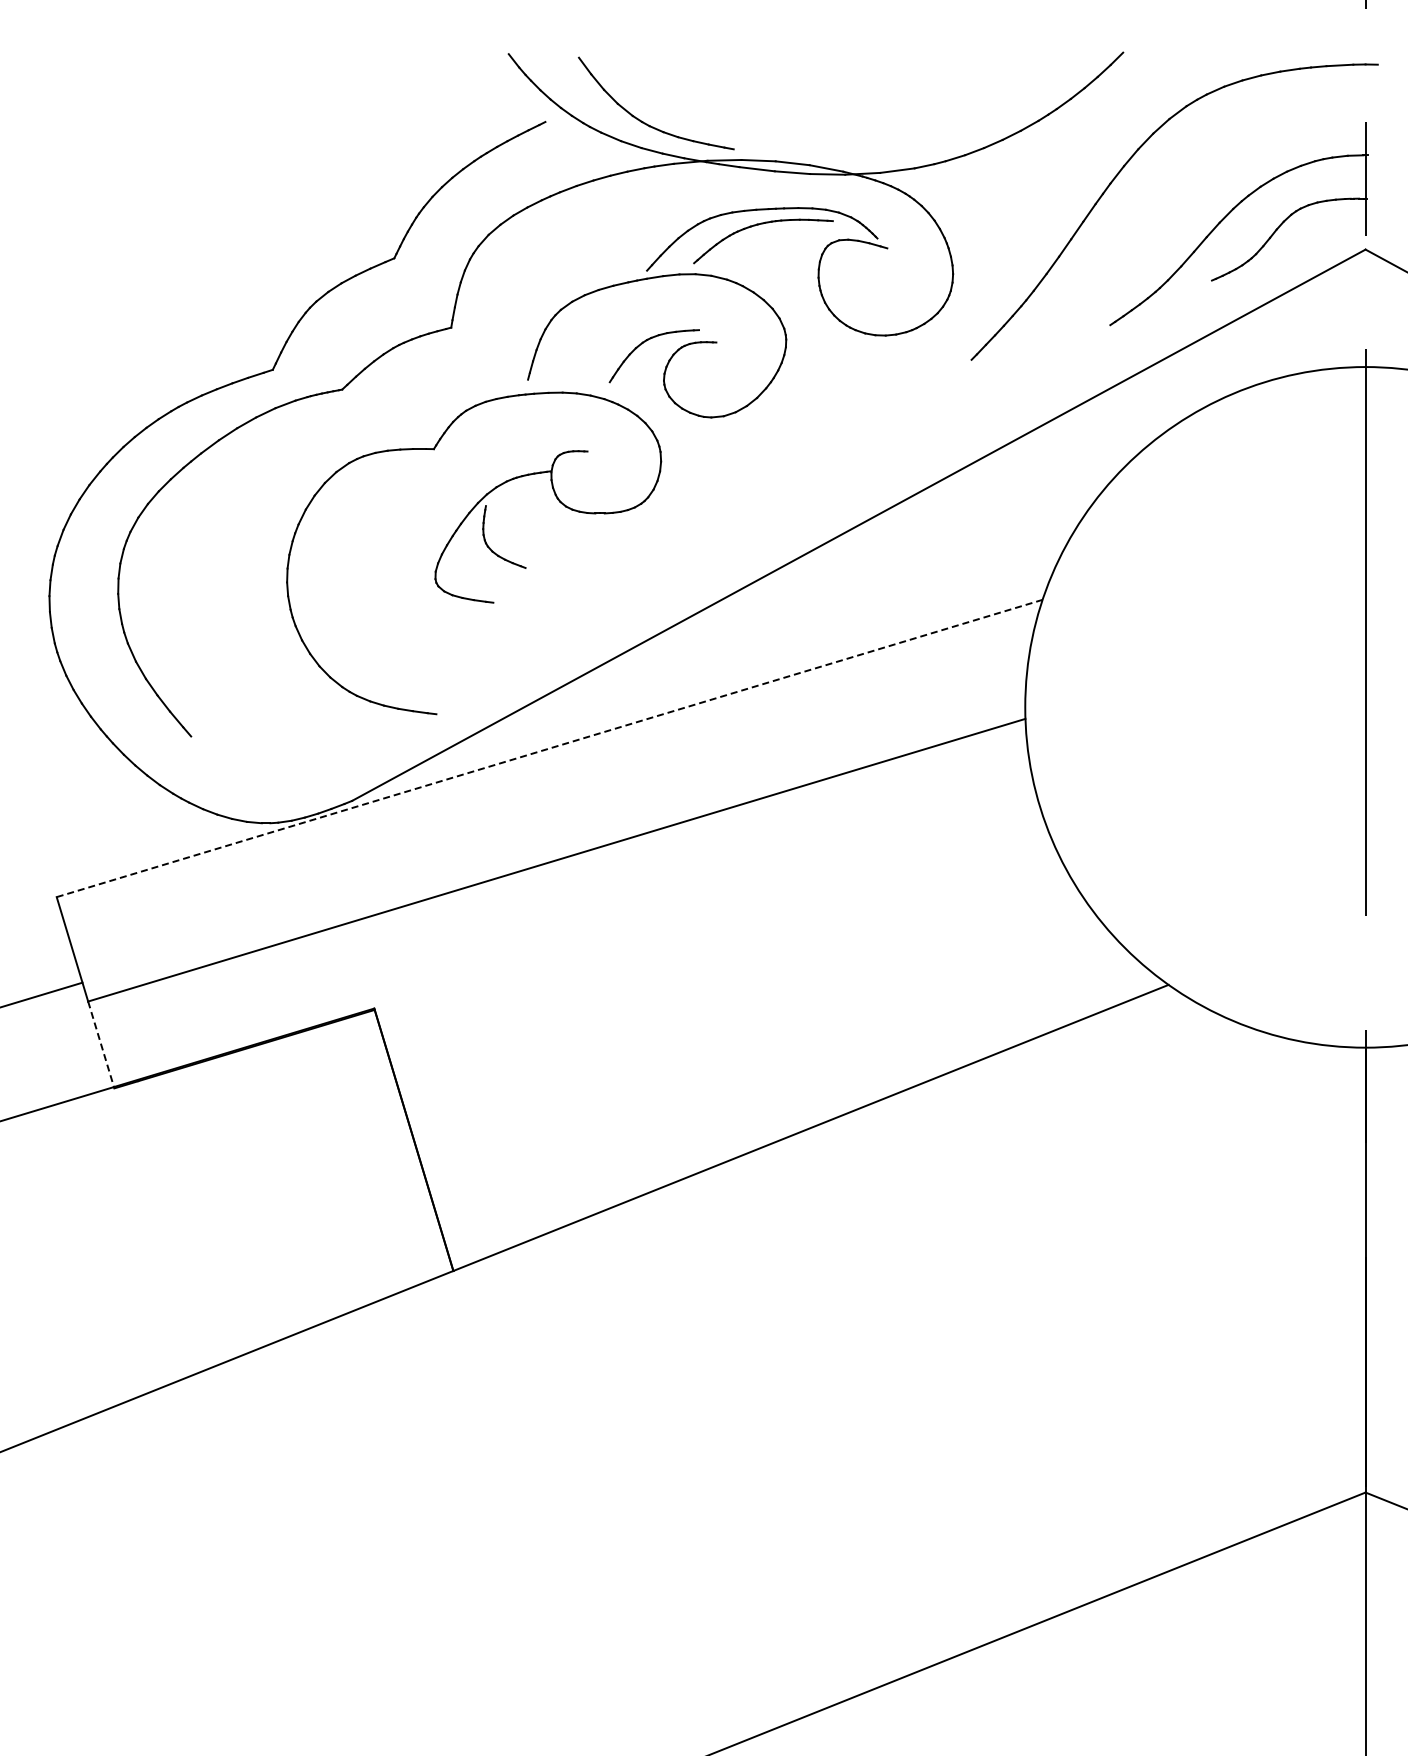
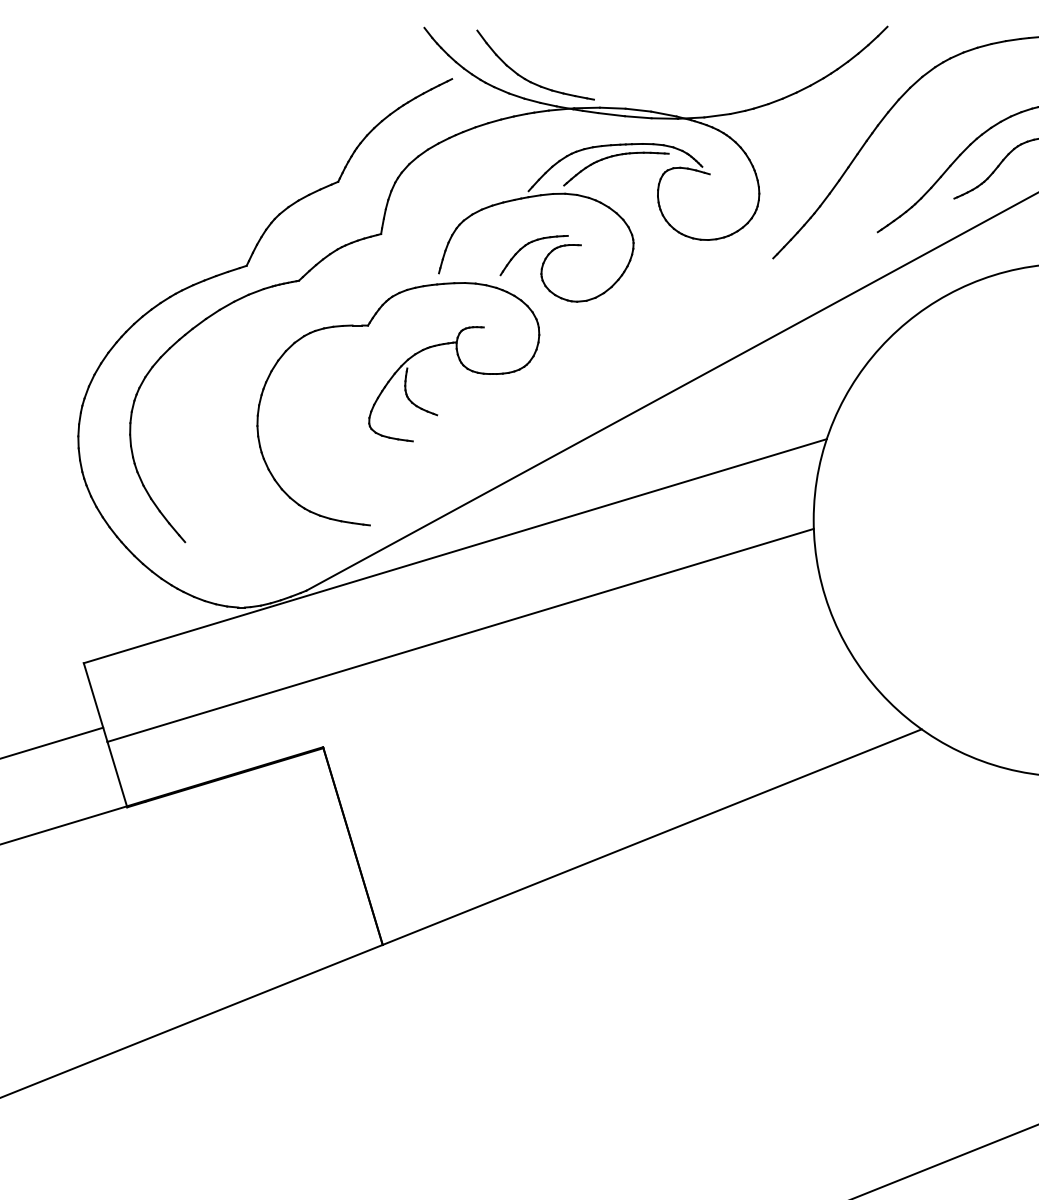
line: (549, 748) -> (455, 551), dashed -> solid
line: (101, 1045) -> (117, 775), dashed -> solid

